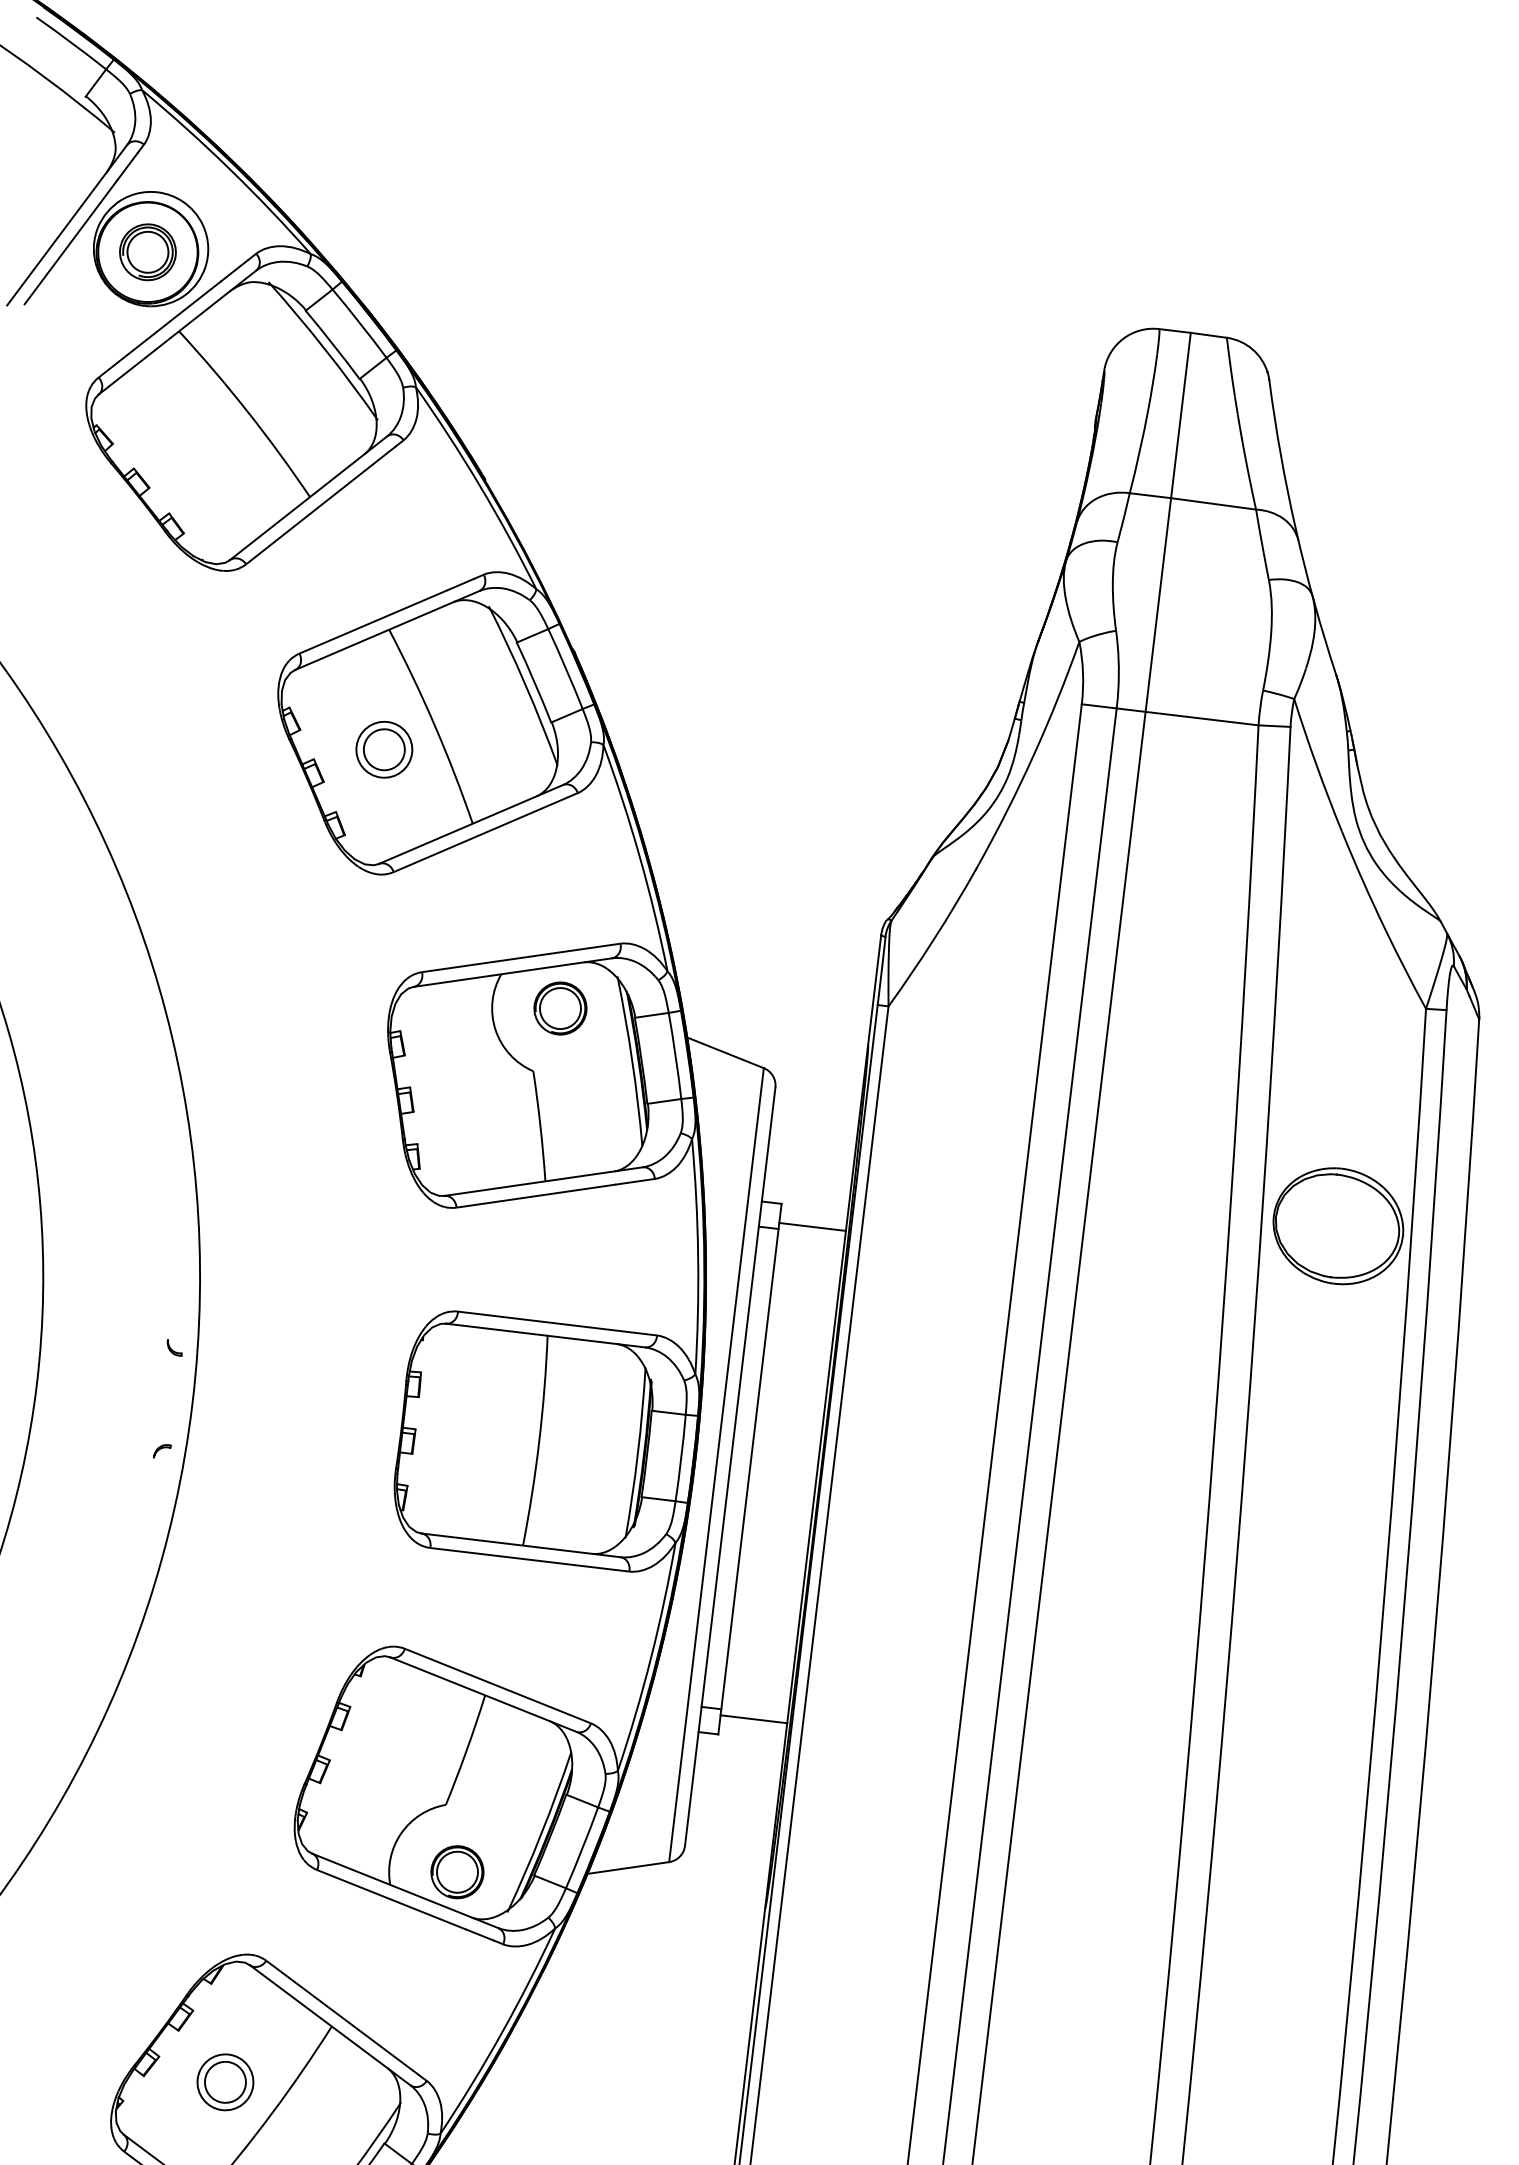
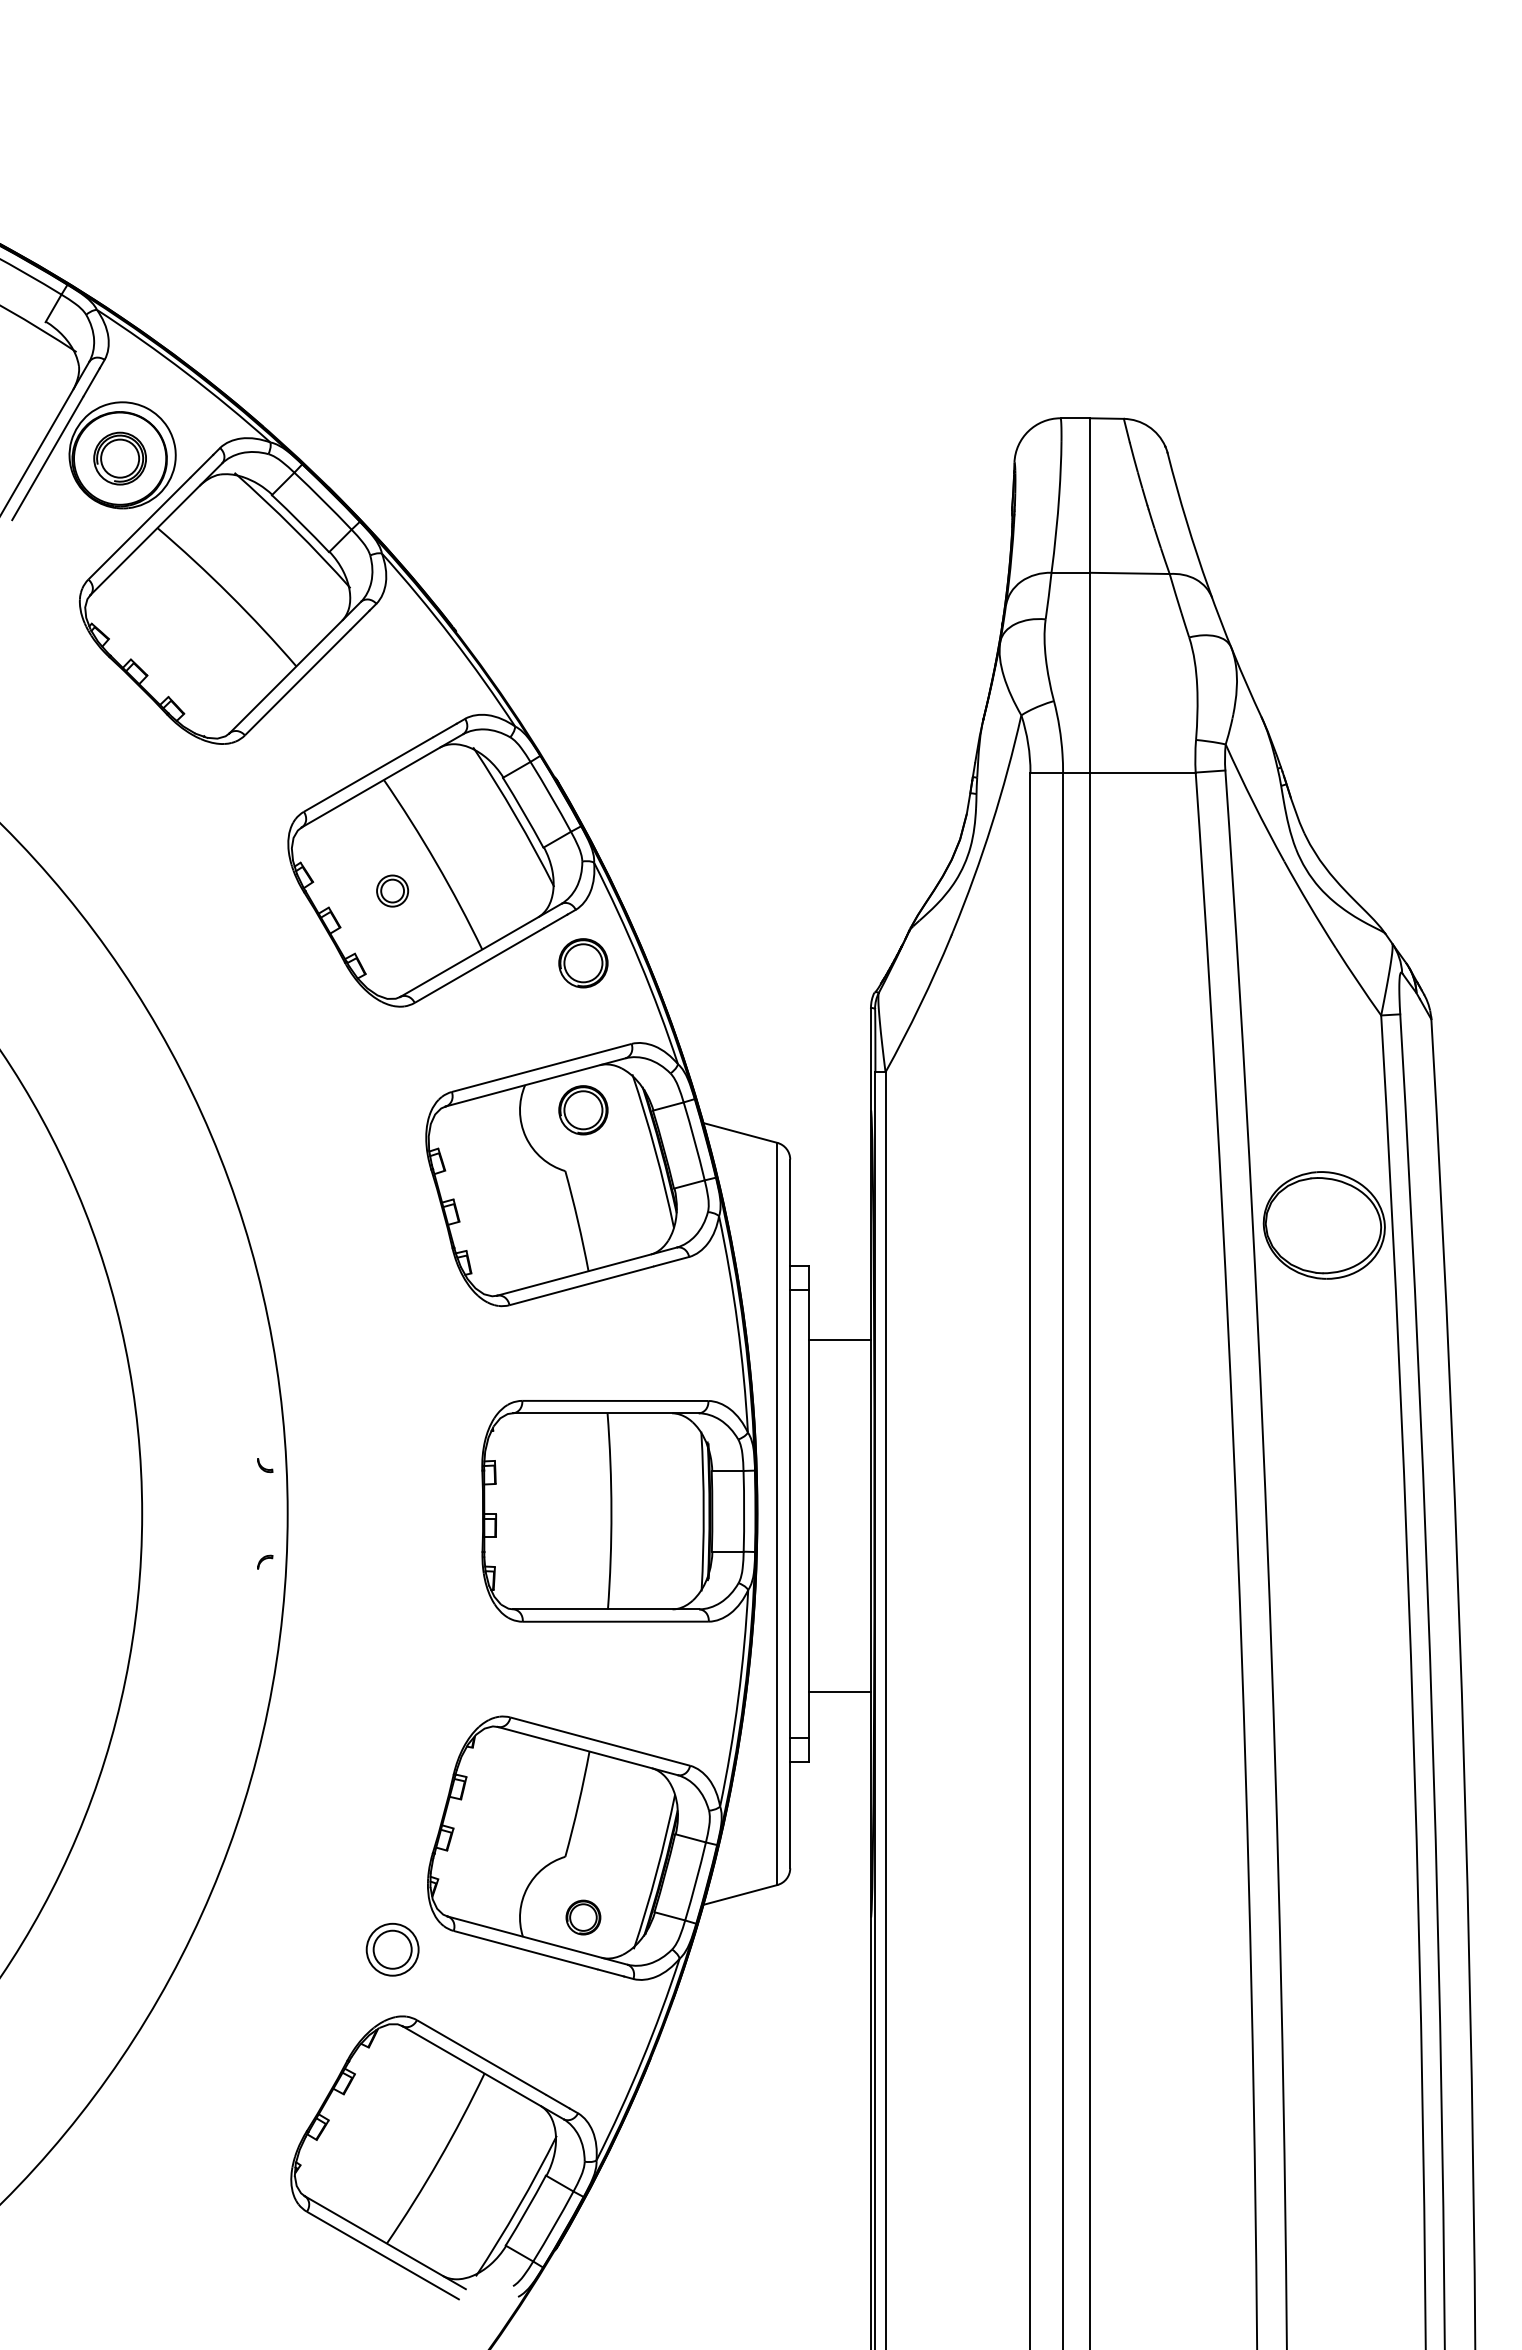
part: (384, 749) -> (392, 890), size x0.6
part: (579, 851) -> (583, 963), added
line: (812, 1226) -> (839, 1339), moved
line: (753, 1719) -> (839, 1692), moved
part: (457, 1872) -> (583, 1917), size x0.7
part: (225, 2082) -> (392, 1949), moved

